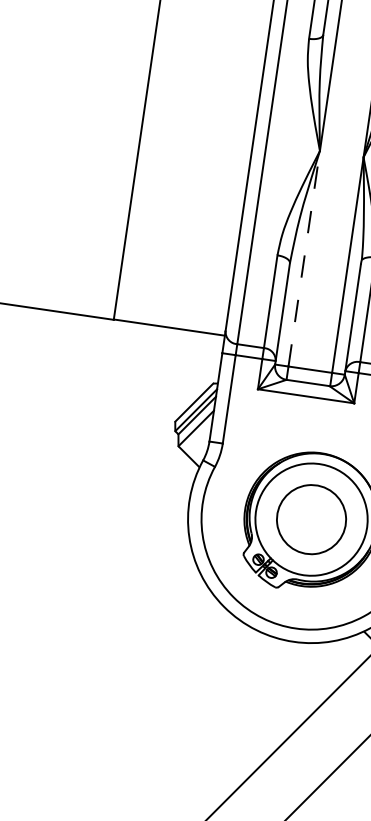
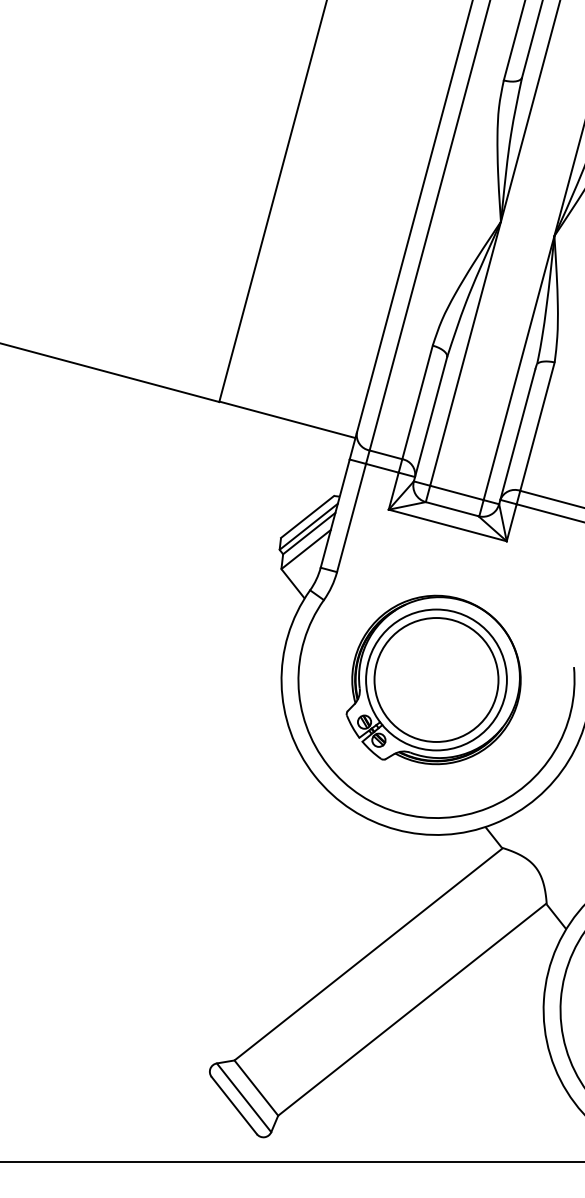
line: (304, 258) -> (465, 353), dashed -> solid
circle: (311, 519) -> (436, 679), size x1.43

